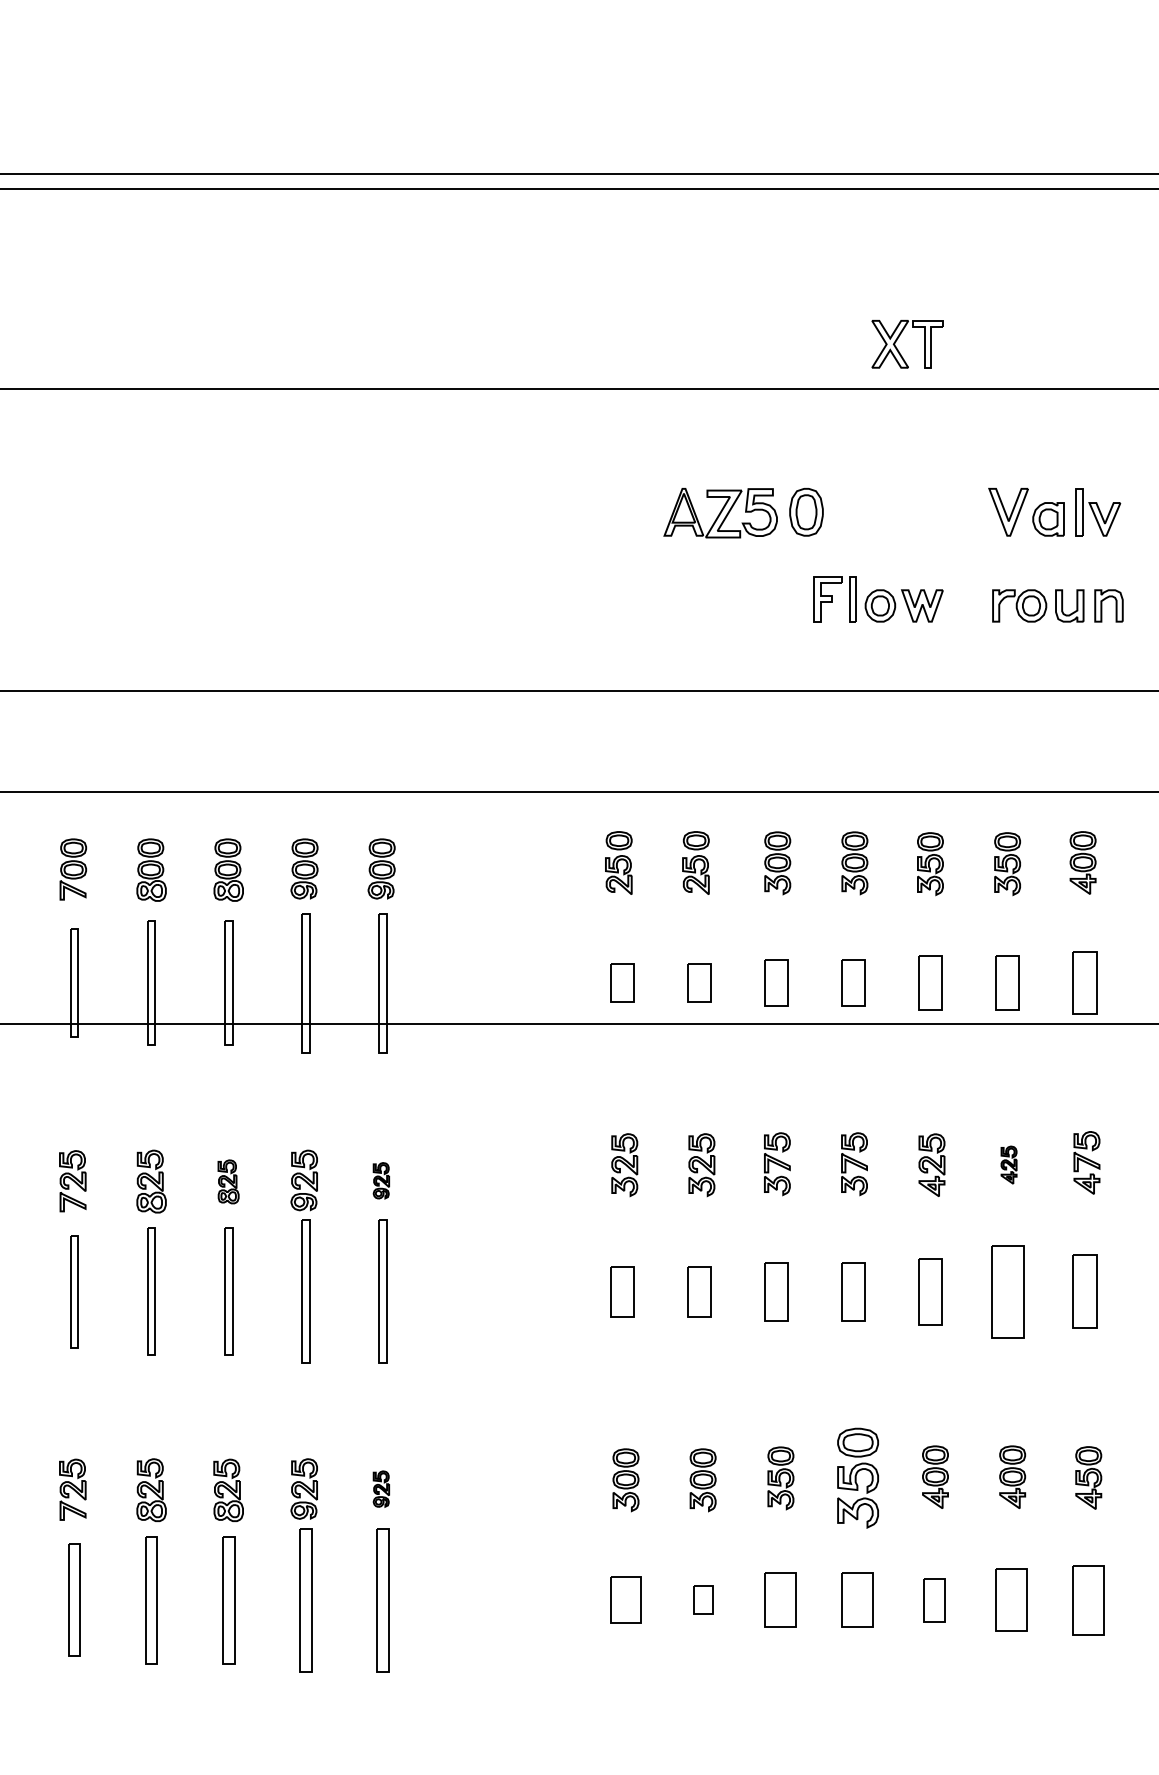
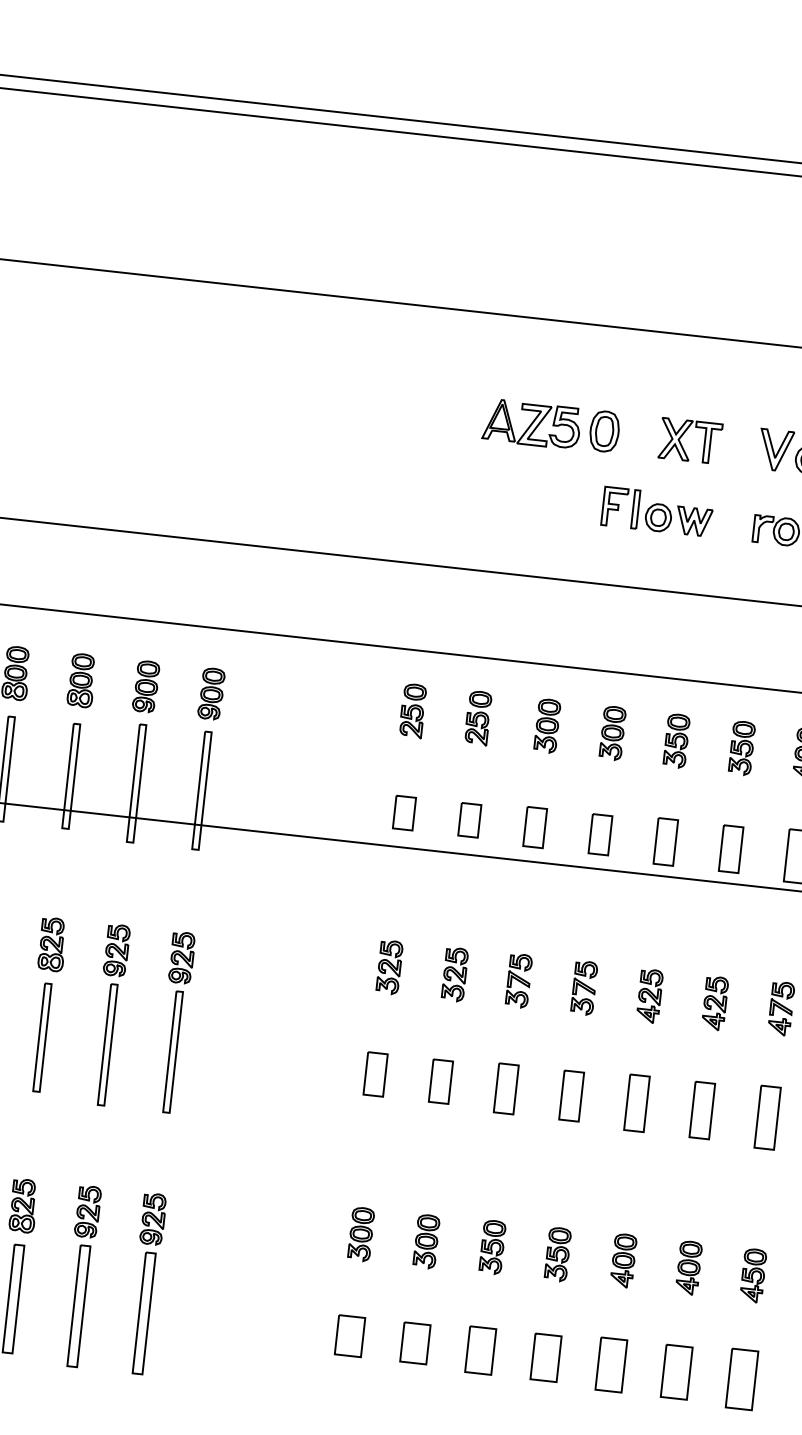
part: (898, 349) -> (682, 444), moved
part: (1008, 1164) -> (714, 1002), size x1.67
part: (381, 1180) -> (182, 957), size x1.67
part: (228, 1181) -> (52, 944), size x1.43
part: (1007, 1291) -> (701, 1110), size x0.71
part: (857, 1478) -> (557, 1254), size x0.62
part: (381, 1488) -> (153, 1218), size x1.67
part: (703, 1599) -> (415, 1342), size x1.67
part: (934, 1599) -> (611, 1364), size x1.43

